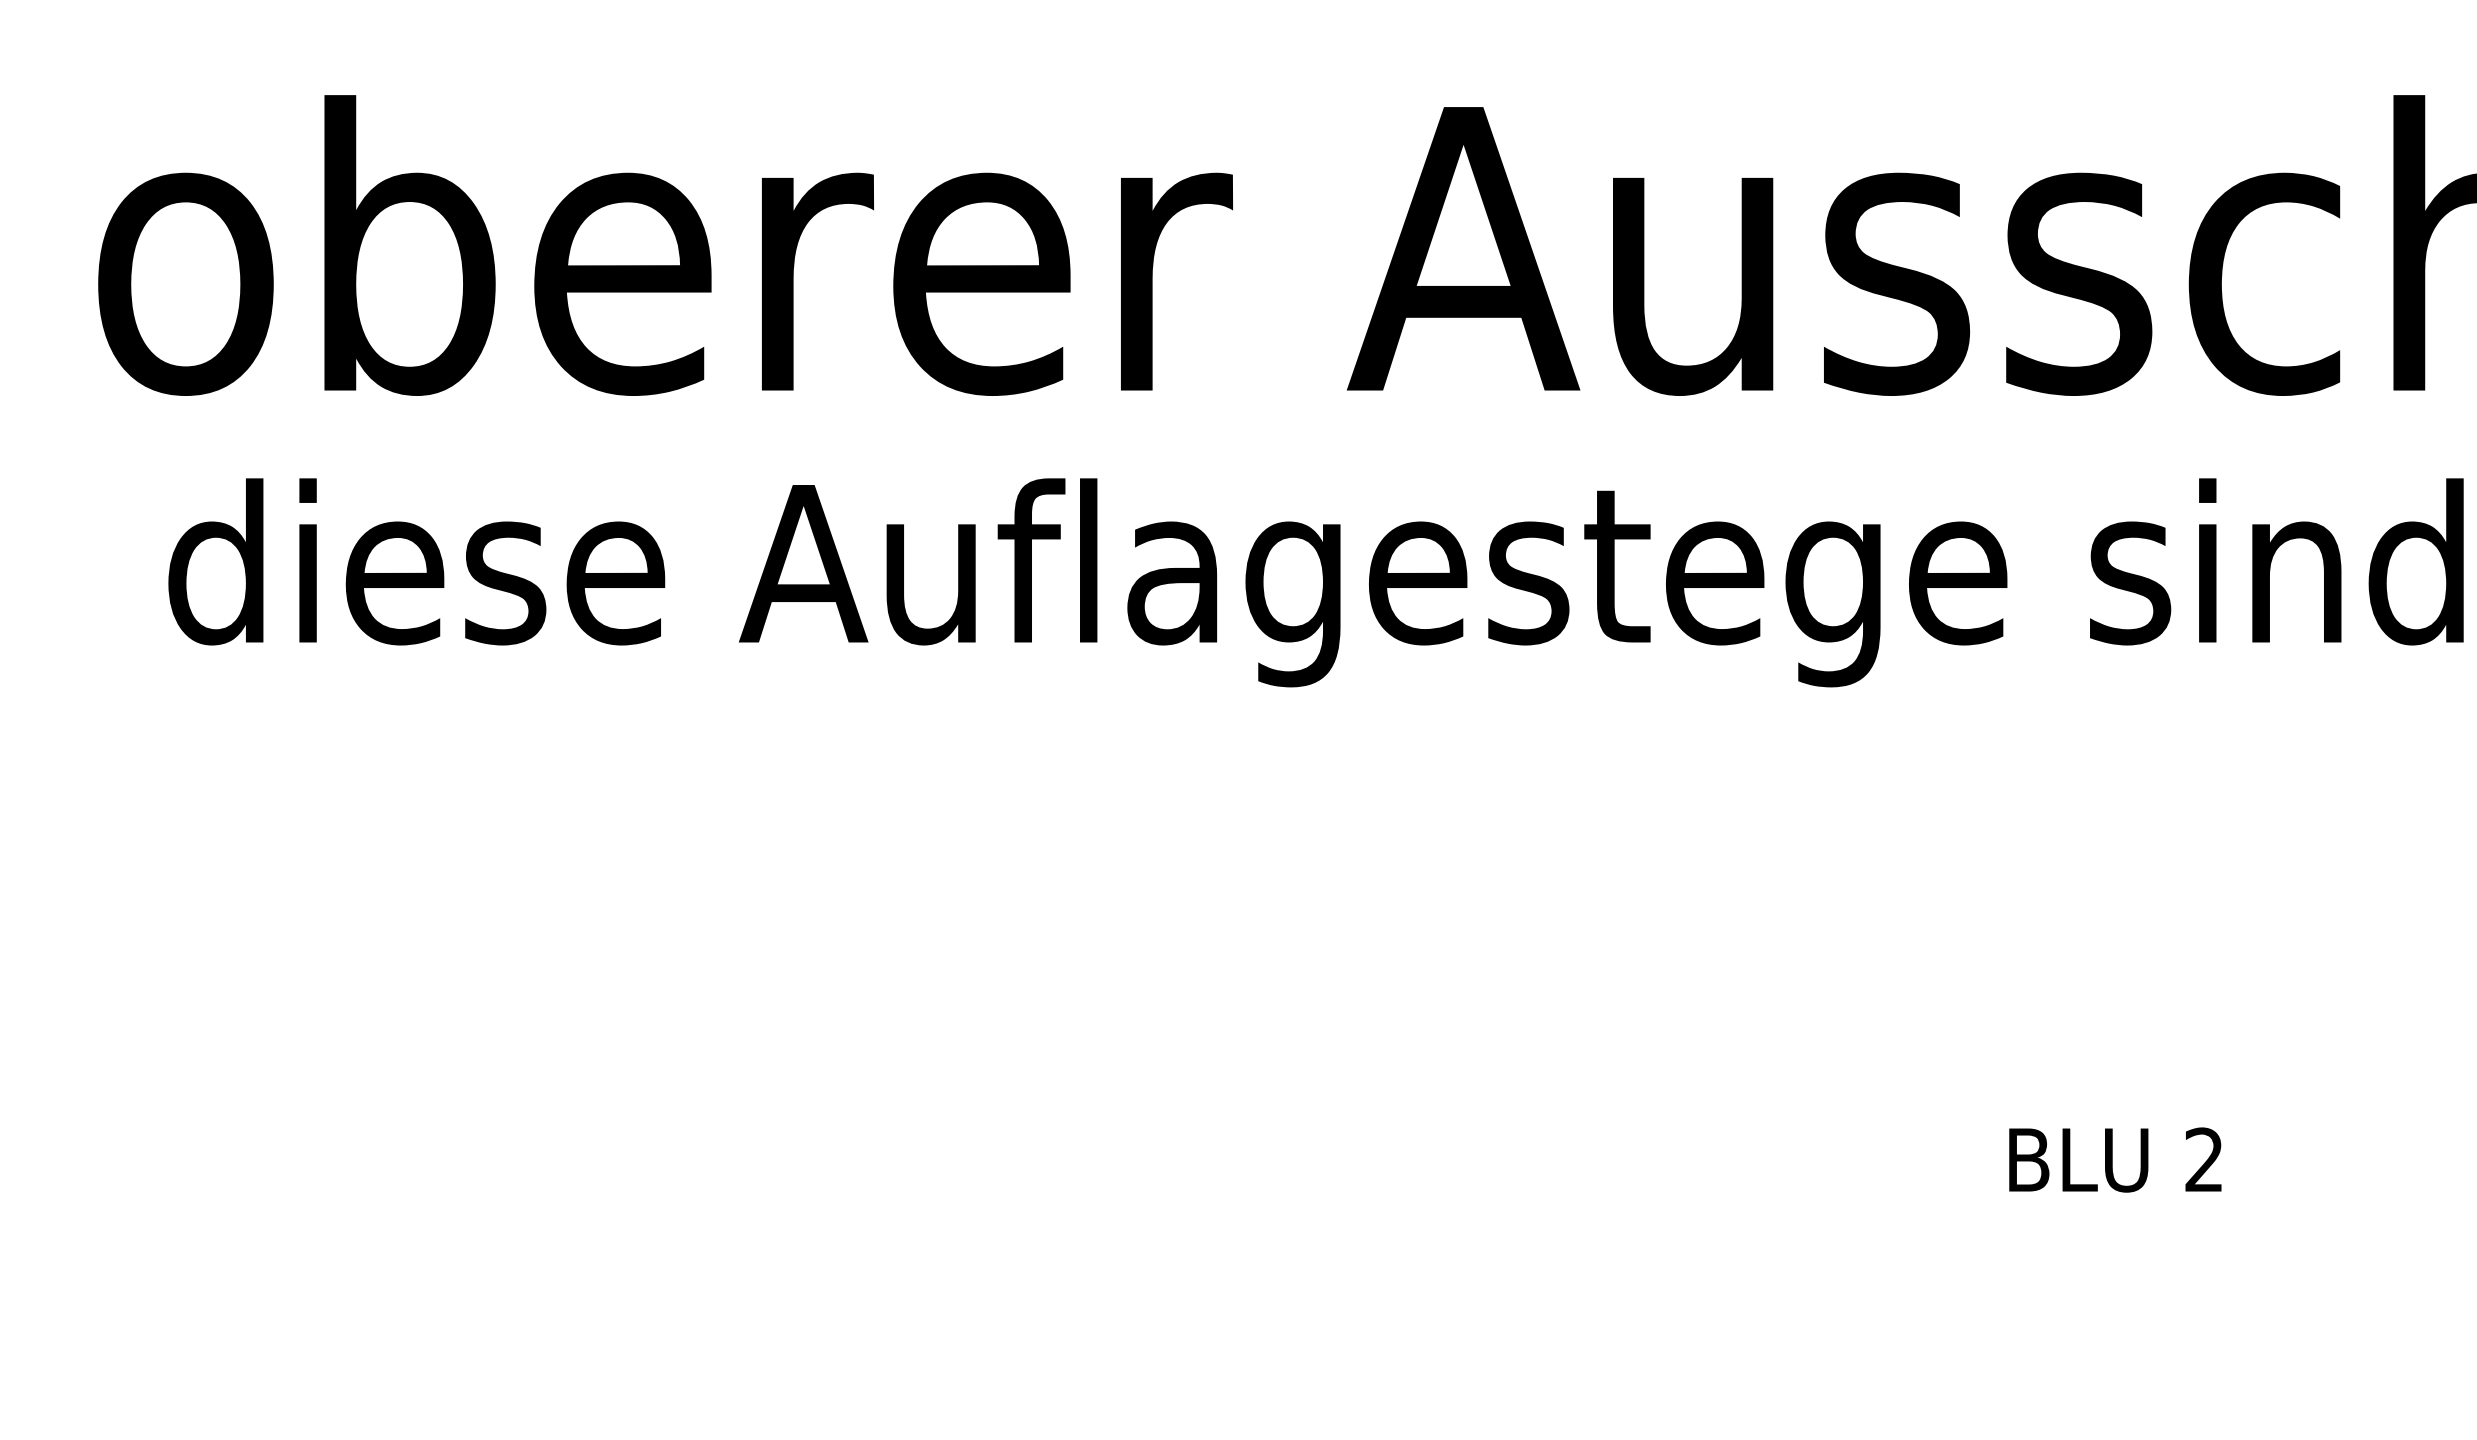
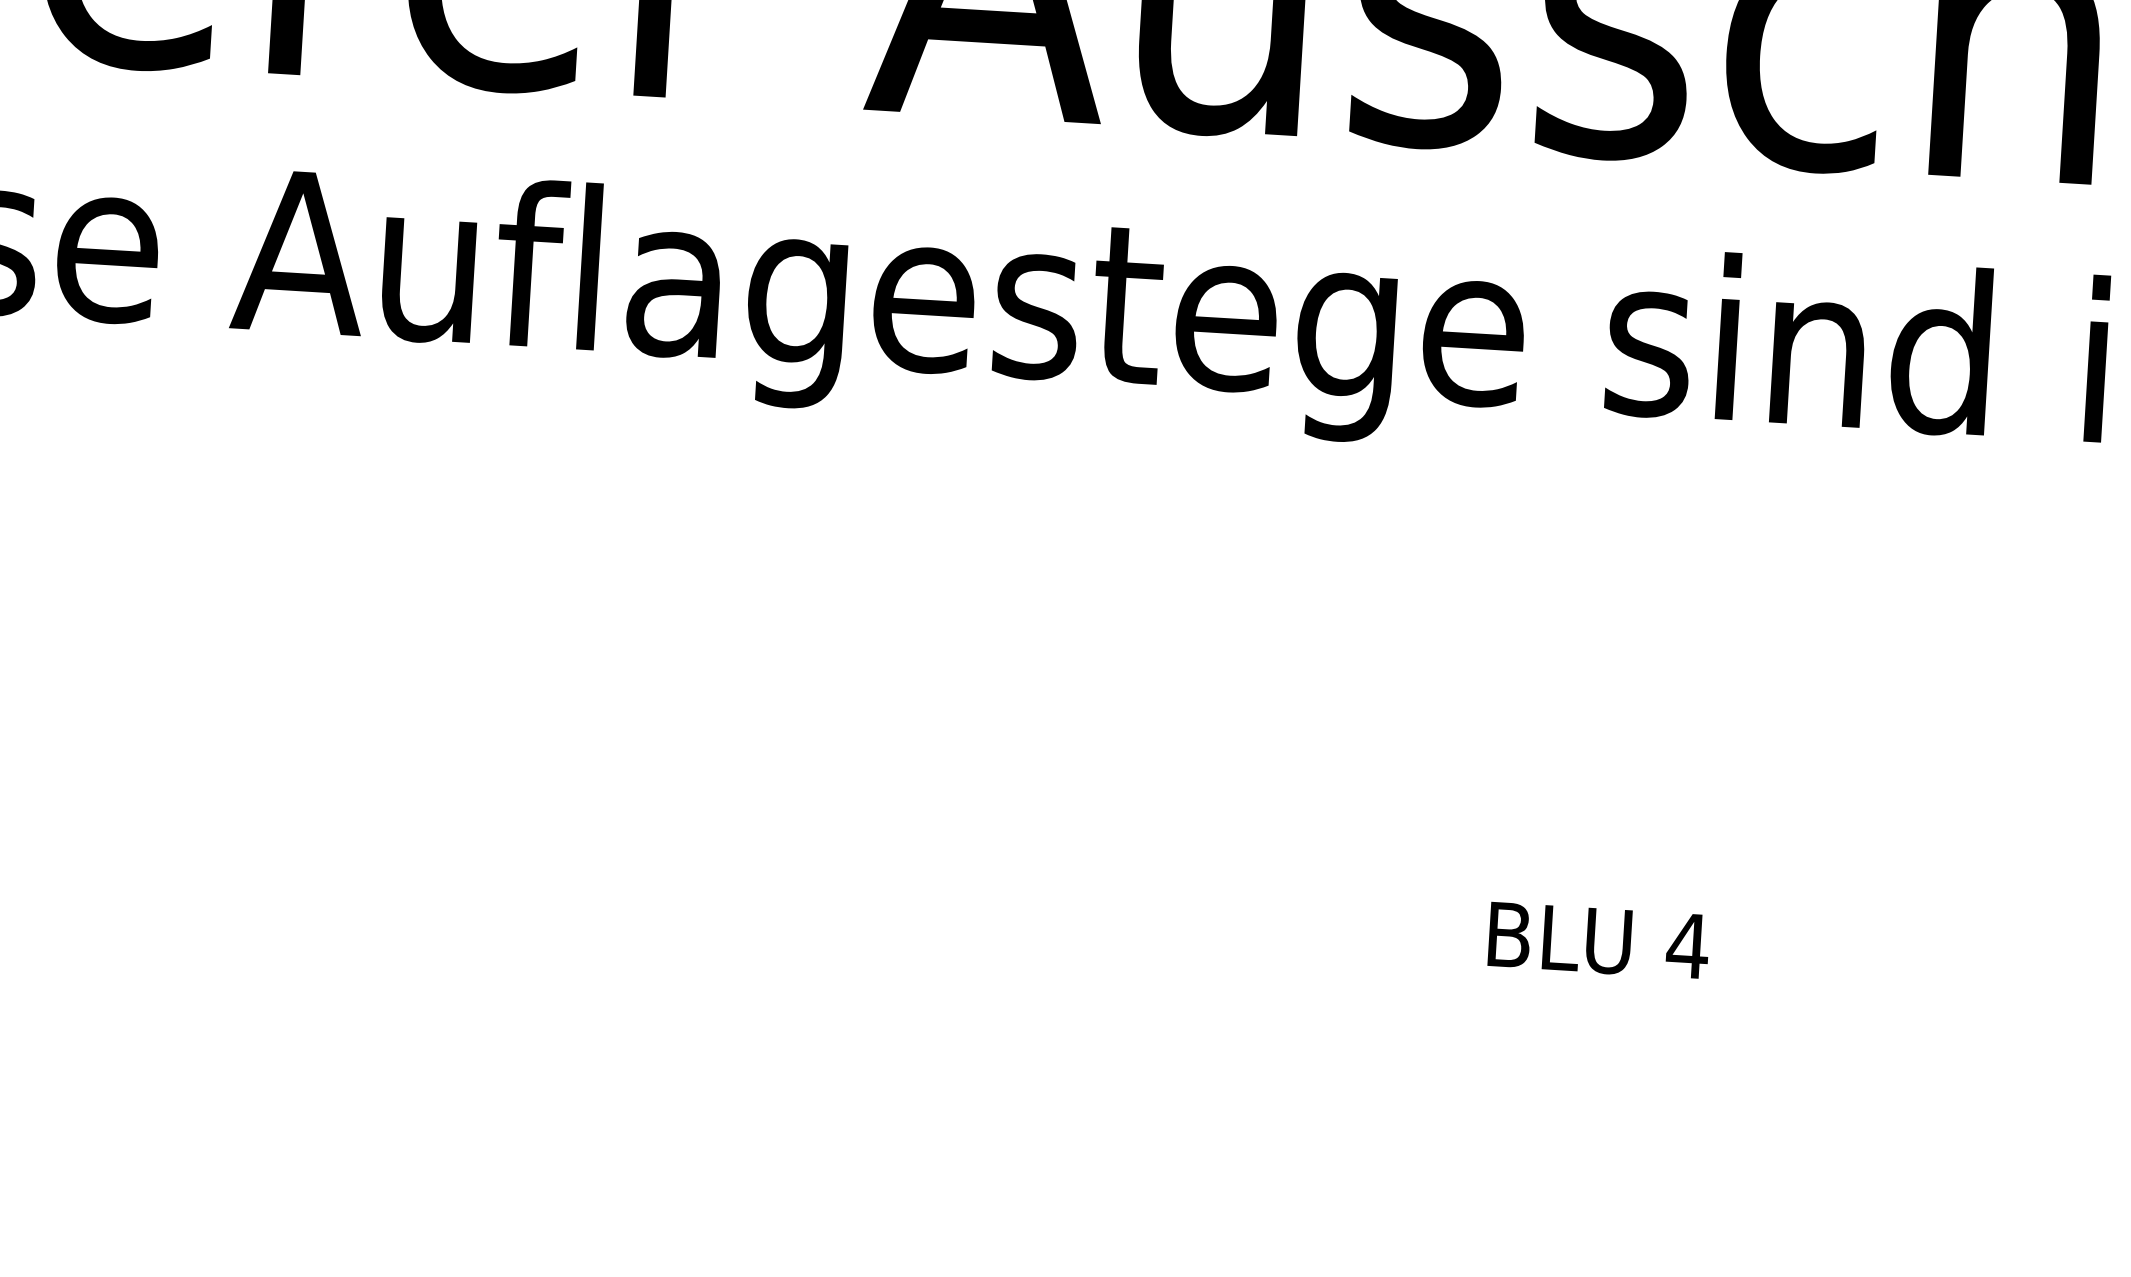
text: (2203, 1159) -> (1686, 945), 2 -> 4

